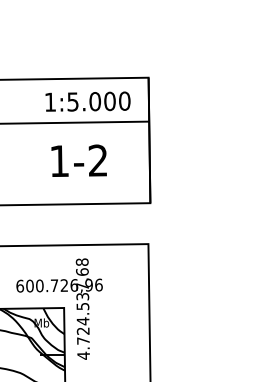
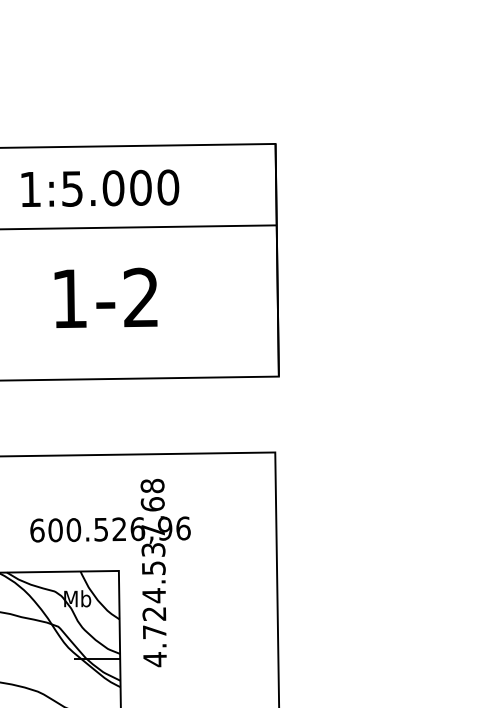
text: (87, 101) -> (99, 188), moved
text: (78, 160) -> (104, 297), moved
text: (54, 285) -> (101, 529), 600.726,96 -> 600.526,96

